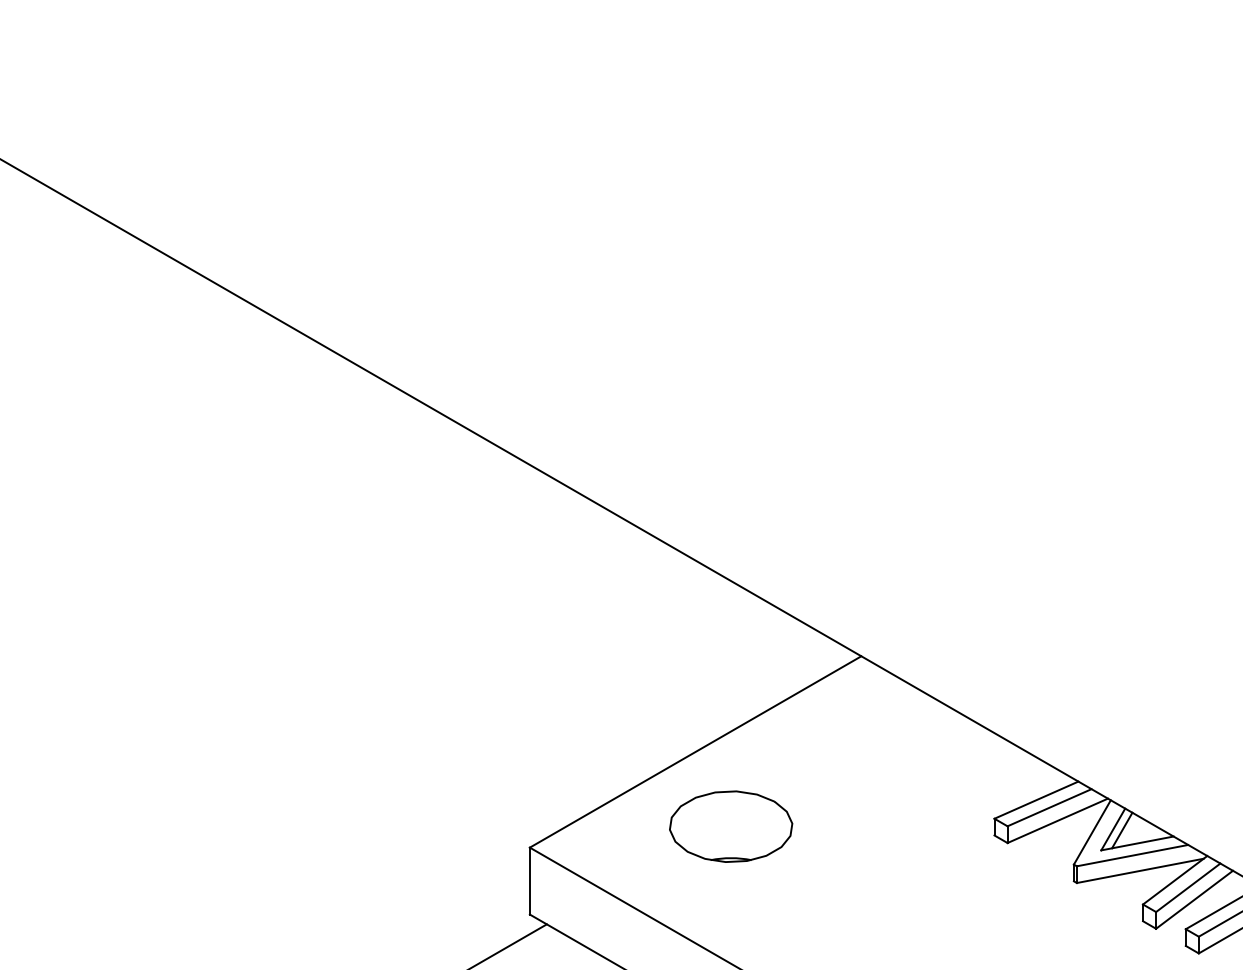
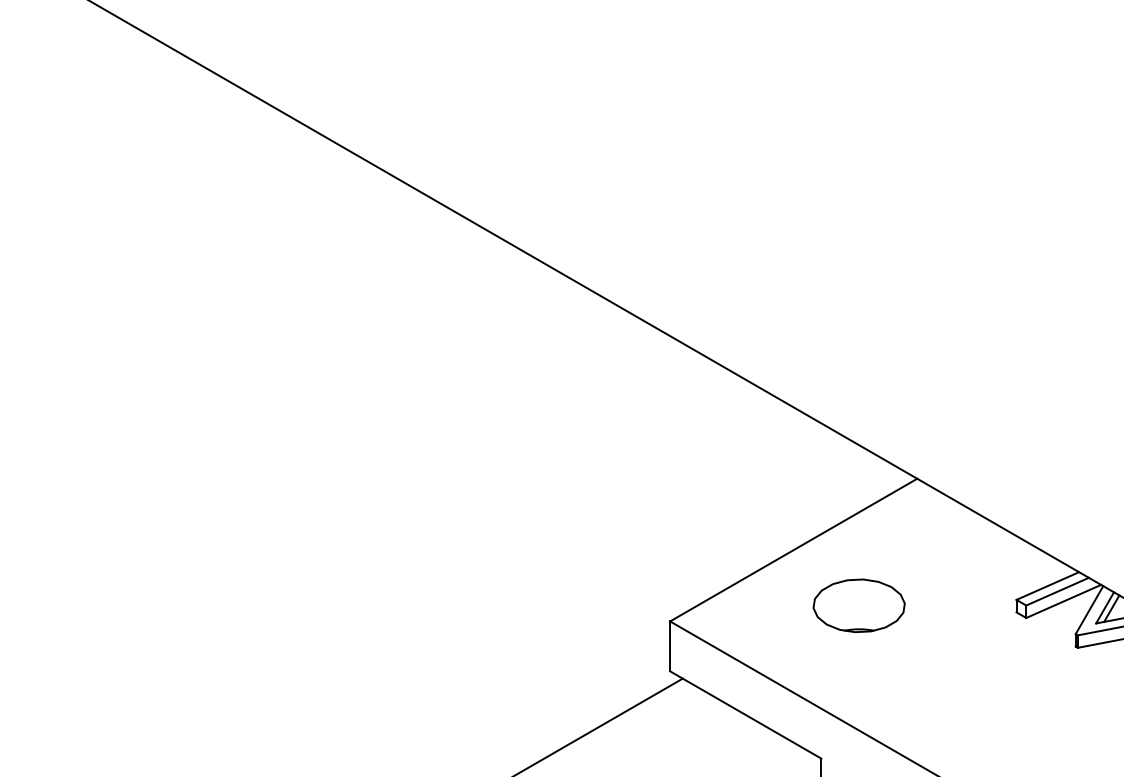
part: (730, 826) -> (858, 605), moved

